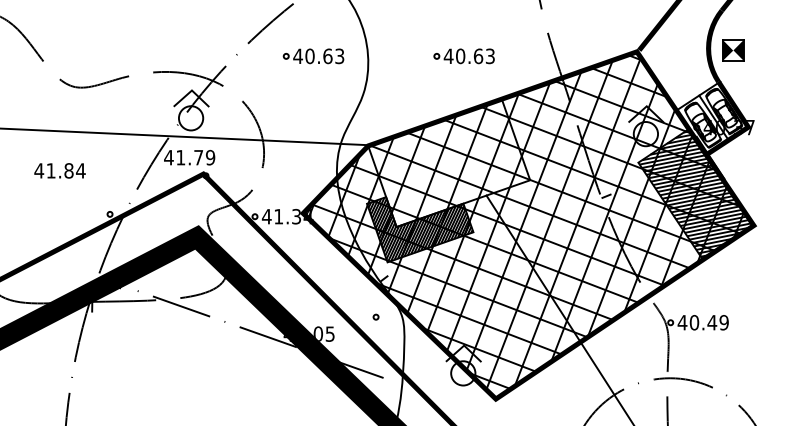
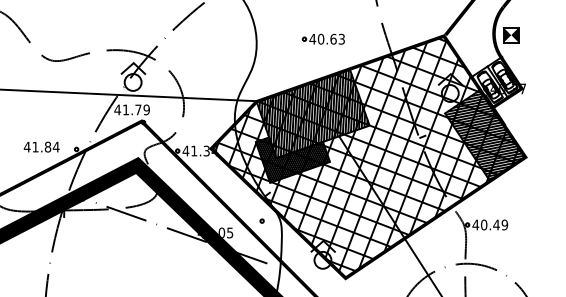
part: (312, 55) -> (217, 38), removed
hatch: (448, 162) -> (312, 113), added
text: (59, 169) -> (41, 146), moved

